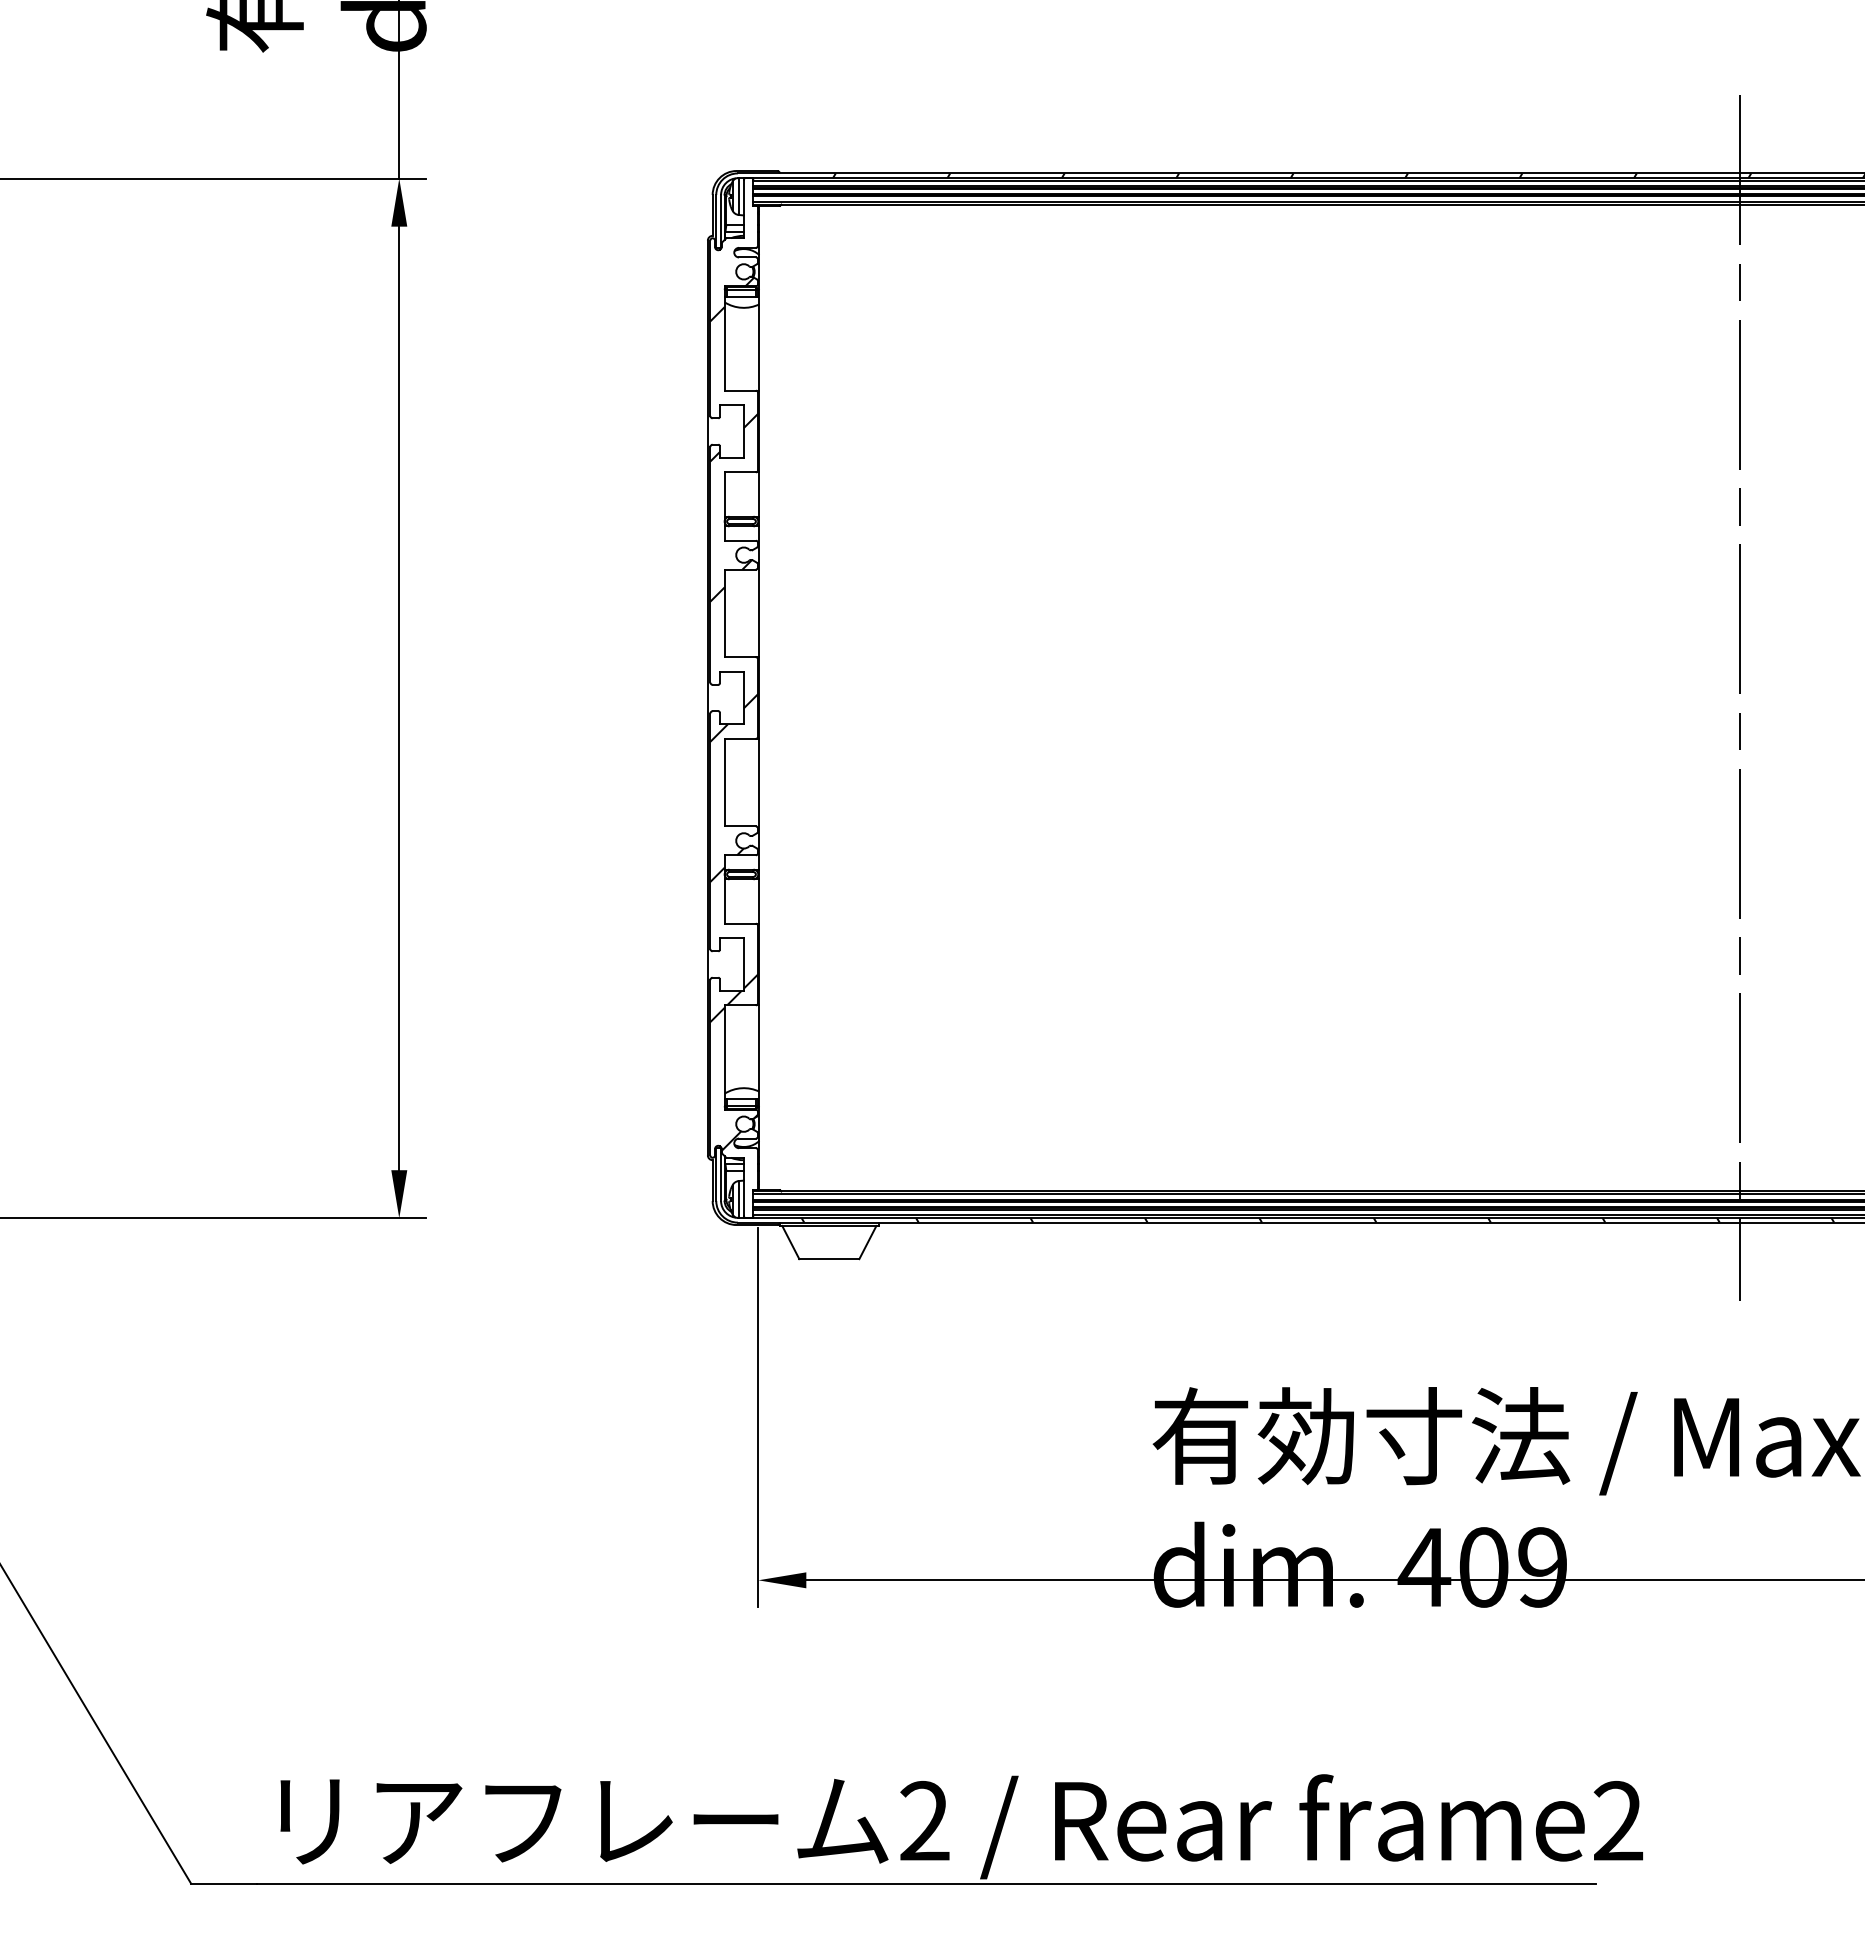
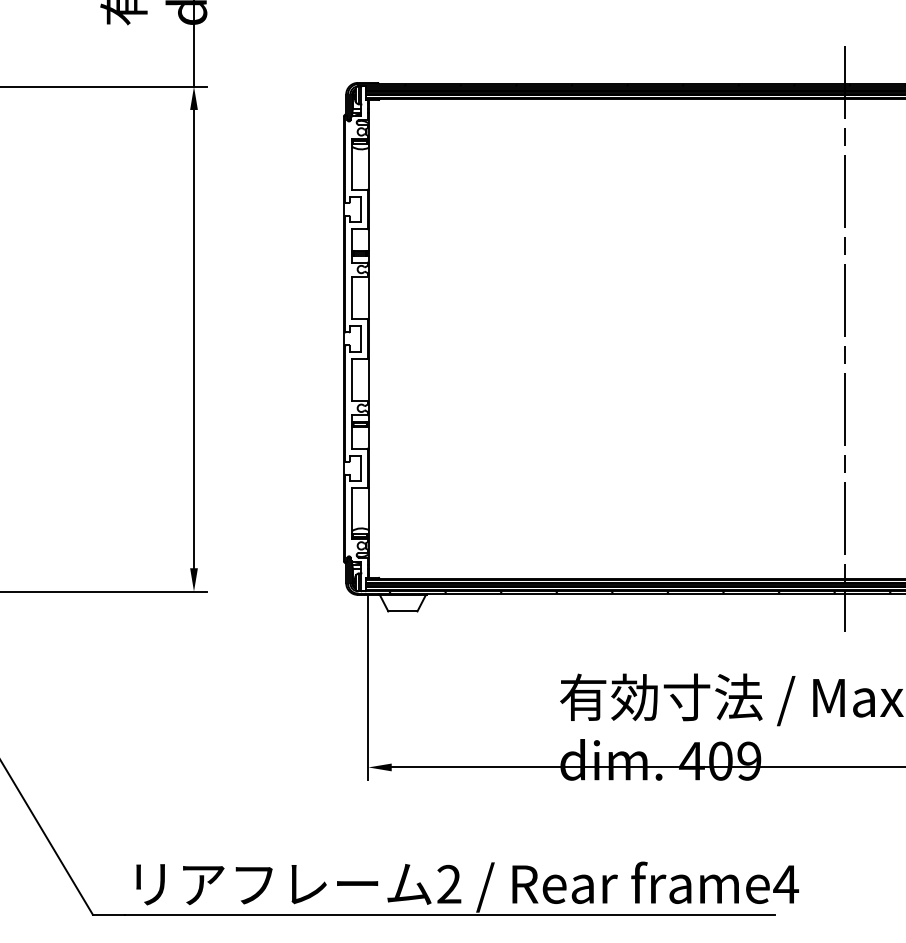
hatch: (733, 713) -> (356, 346), removed
text: (1619, 1819) -> (786, 883), frame2 -> frame4

